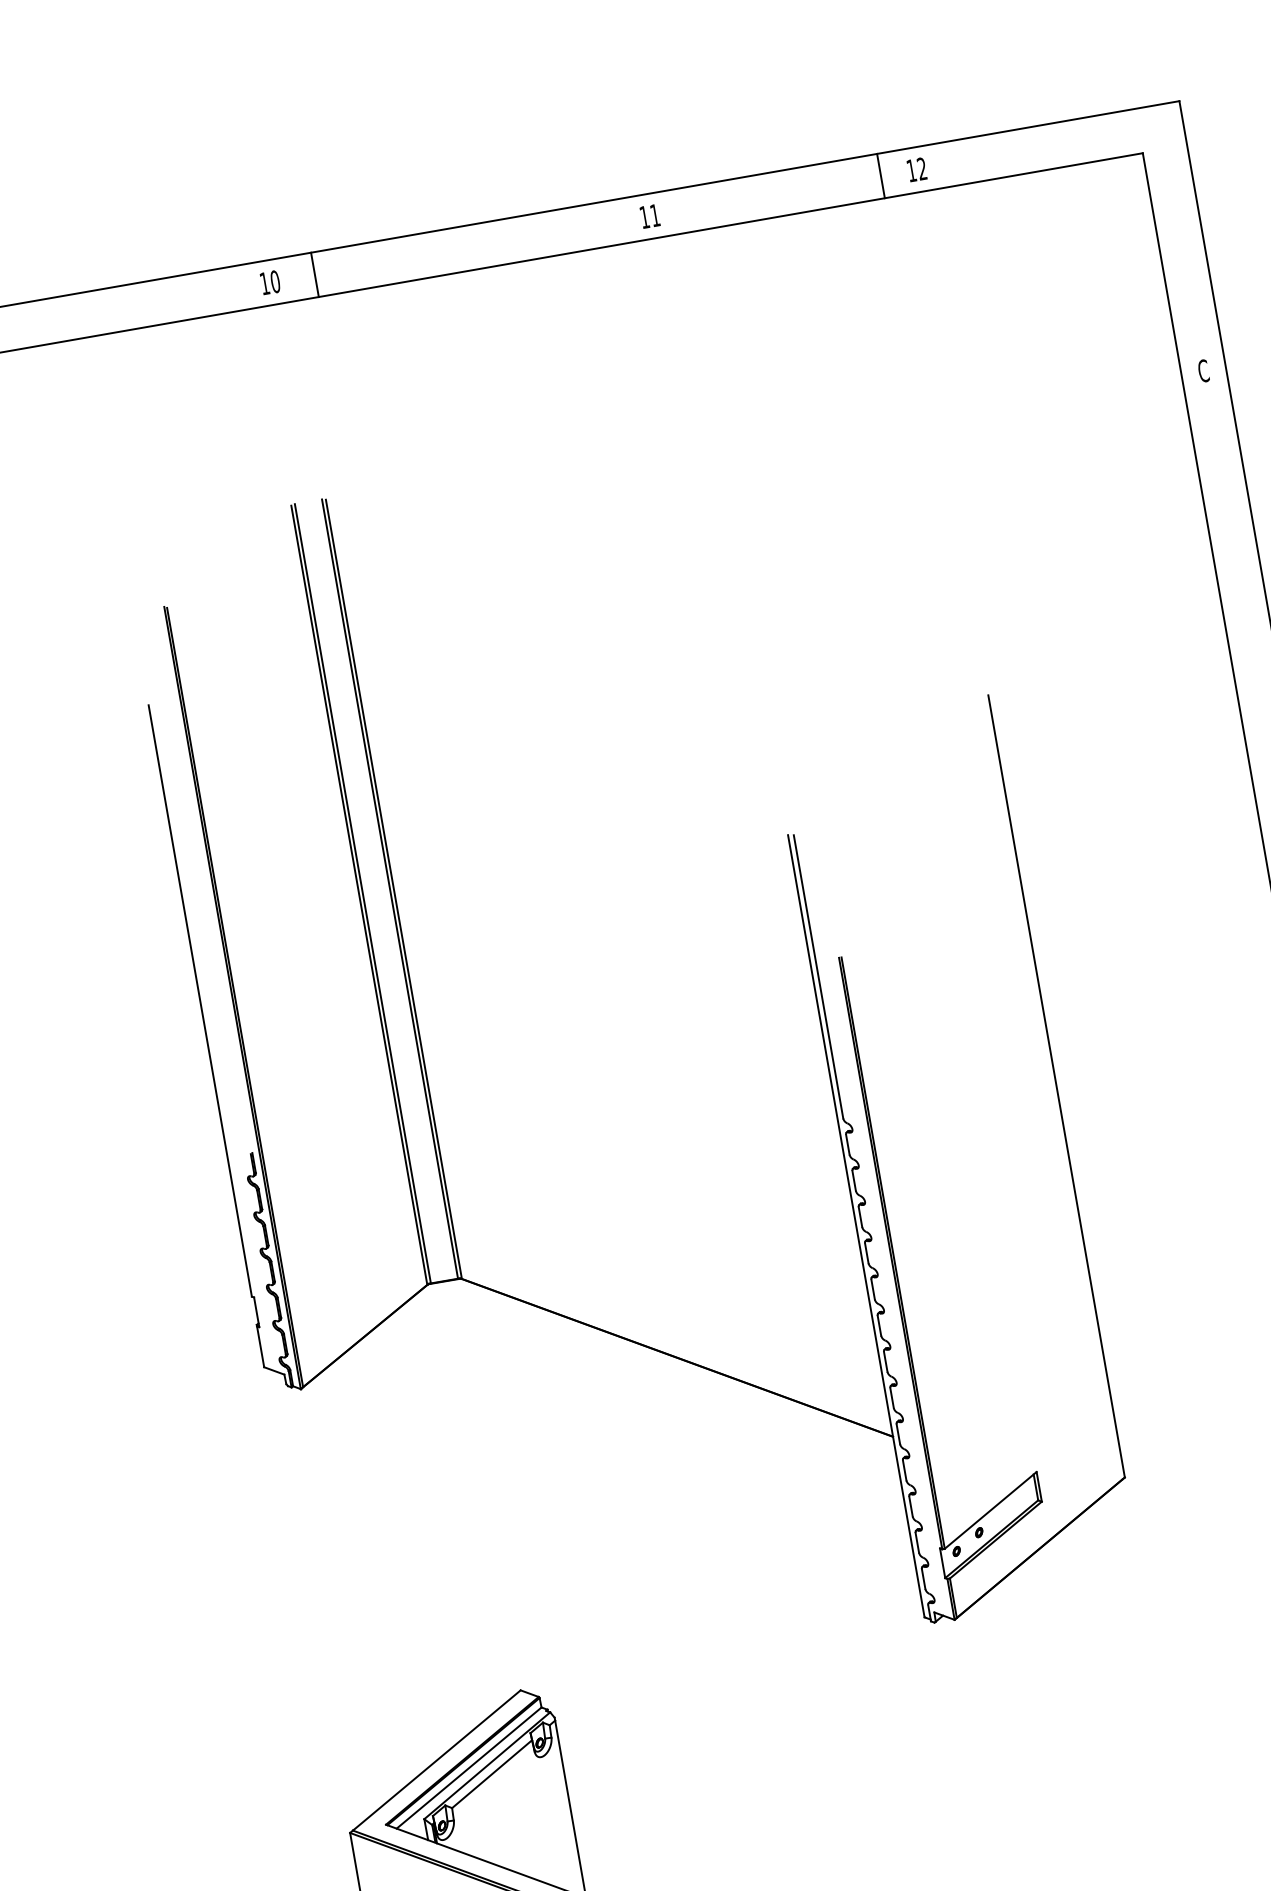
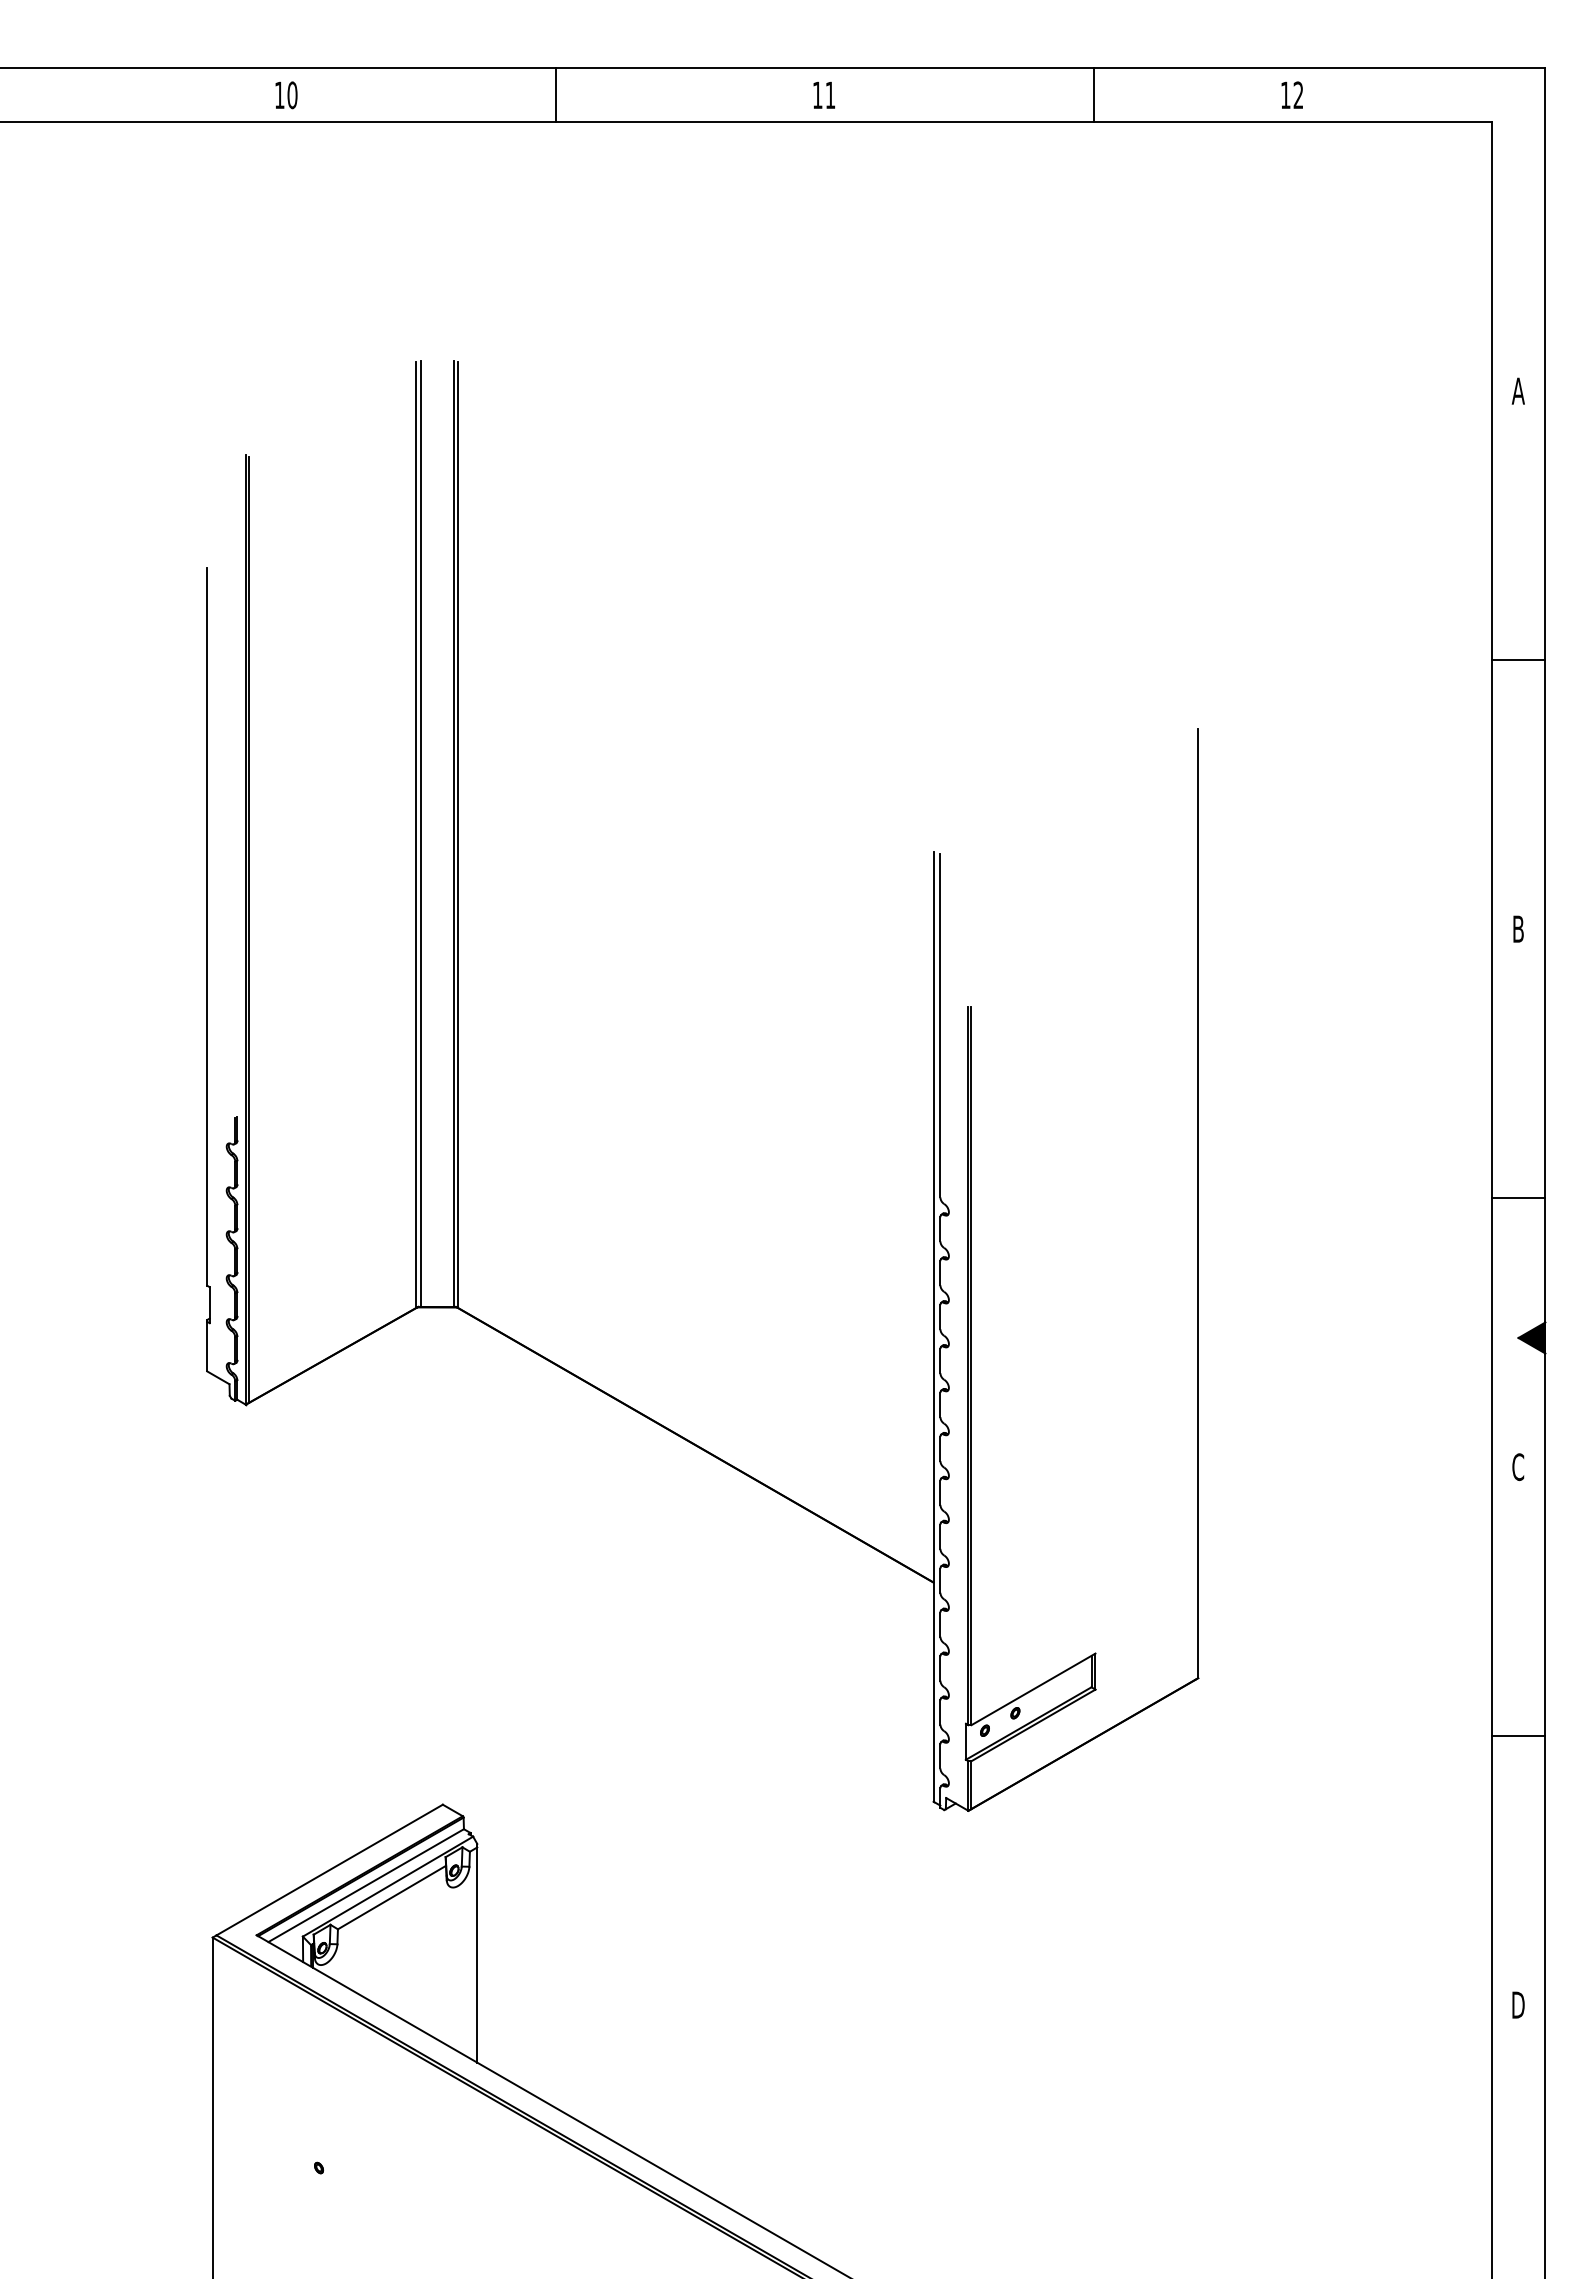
text: (916, 169) -> (1291, 94), moved
line: (881, 176) -> (1093, 95), moved
text: (649, 215) -> (823, 94), moved
line: (314, 275) -> (555, 95), moved
text: (270, 282) -> (286, 95), moved
text: (1202, 371) -> (1517, 391), C -> A
line: (1242, 592) -> (1518, 660), added

